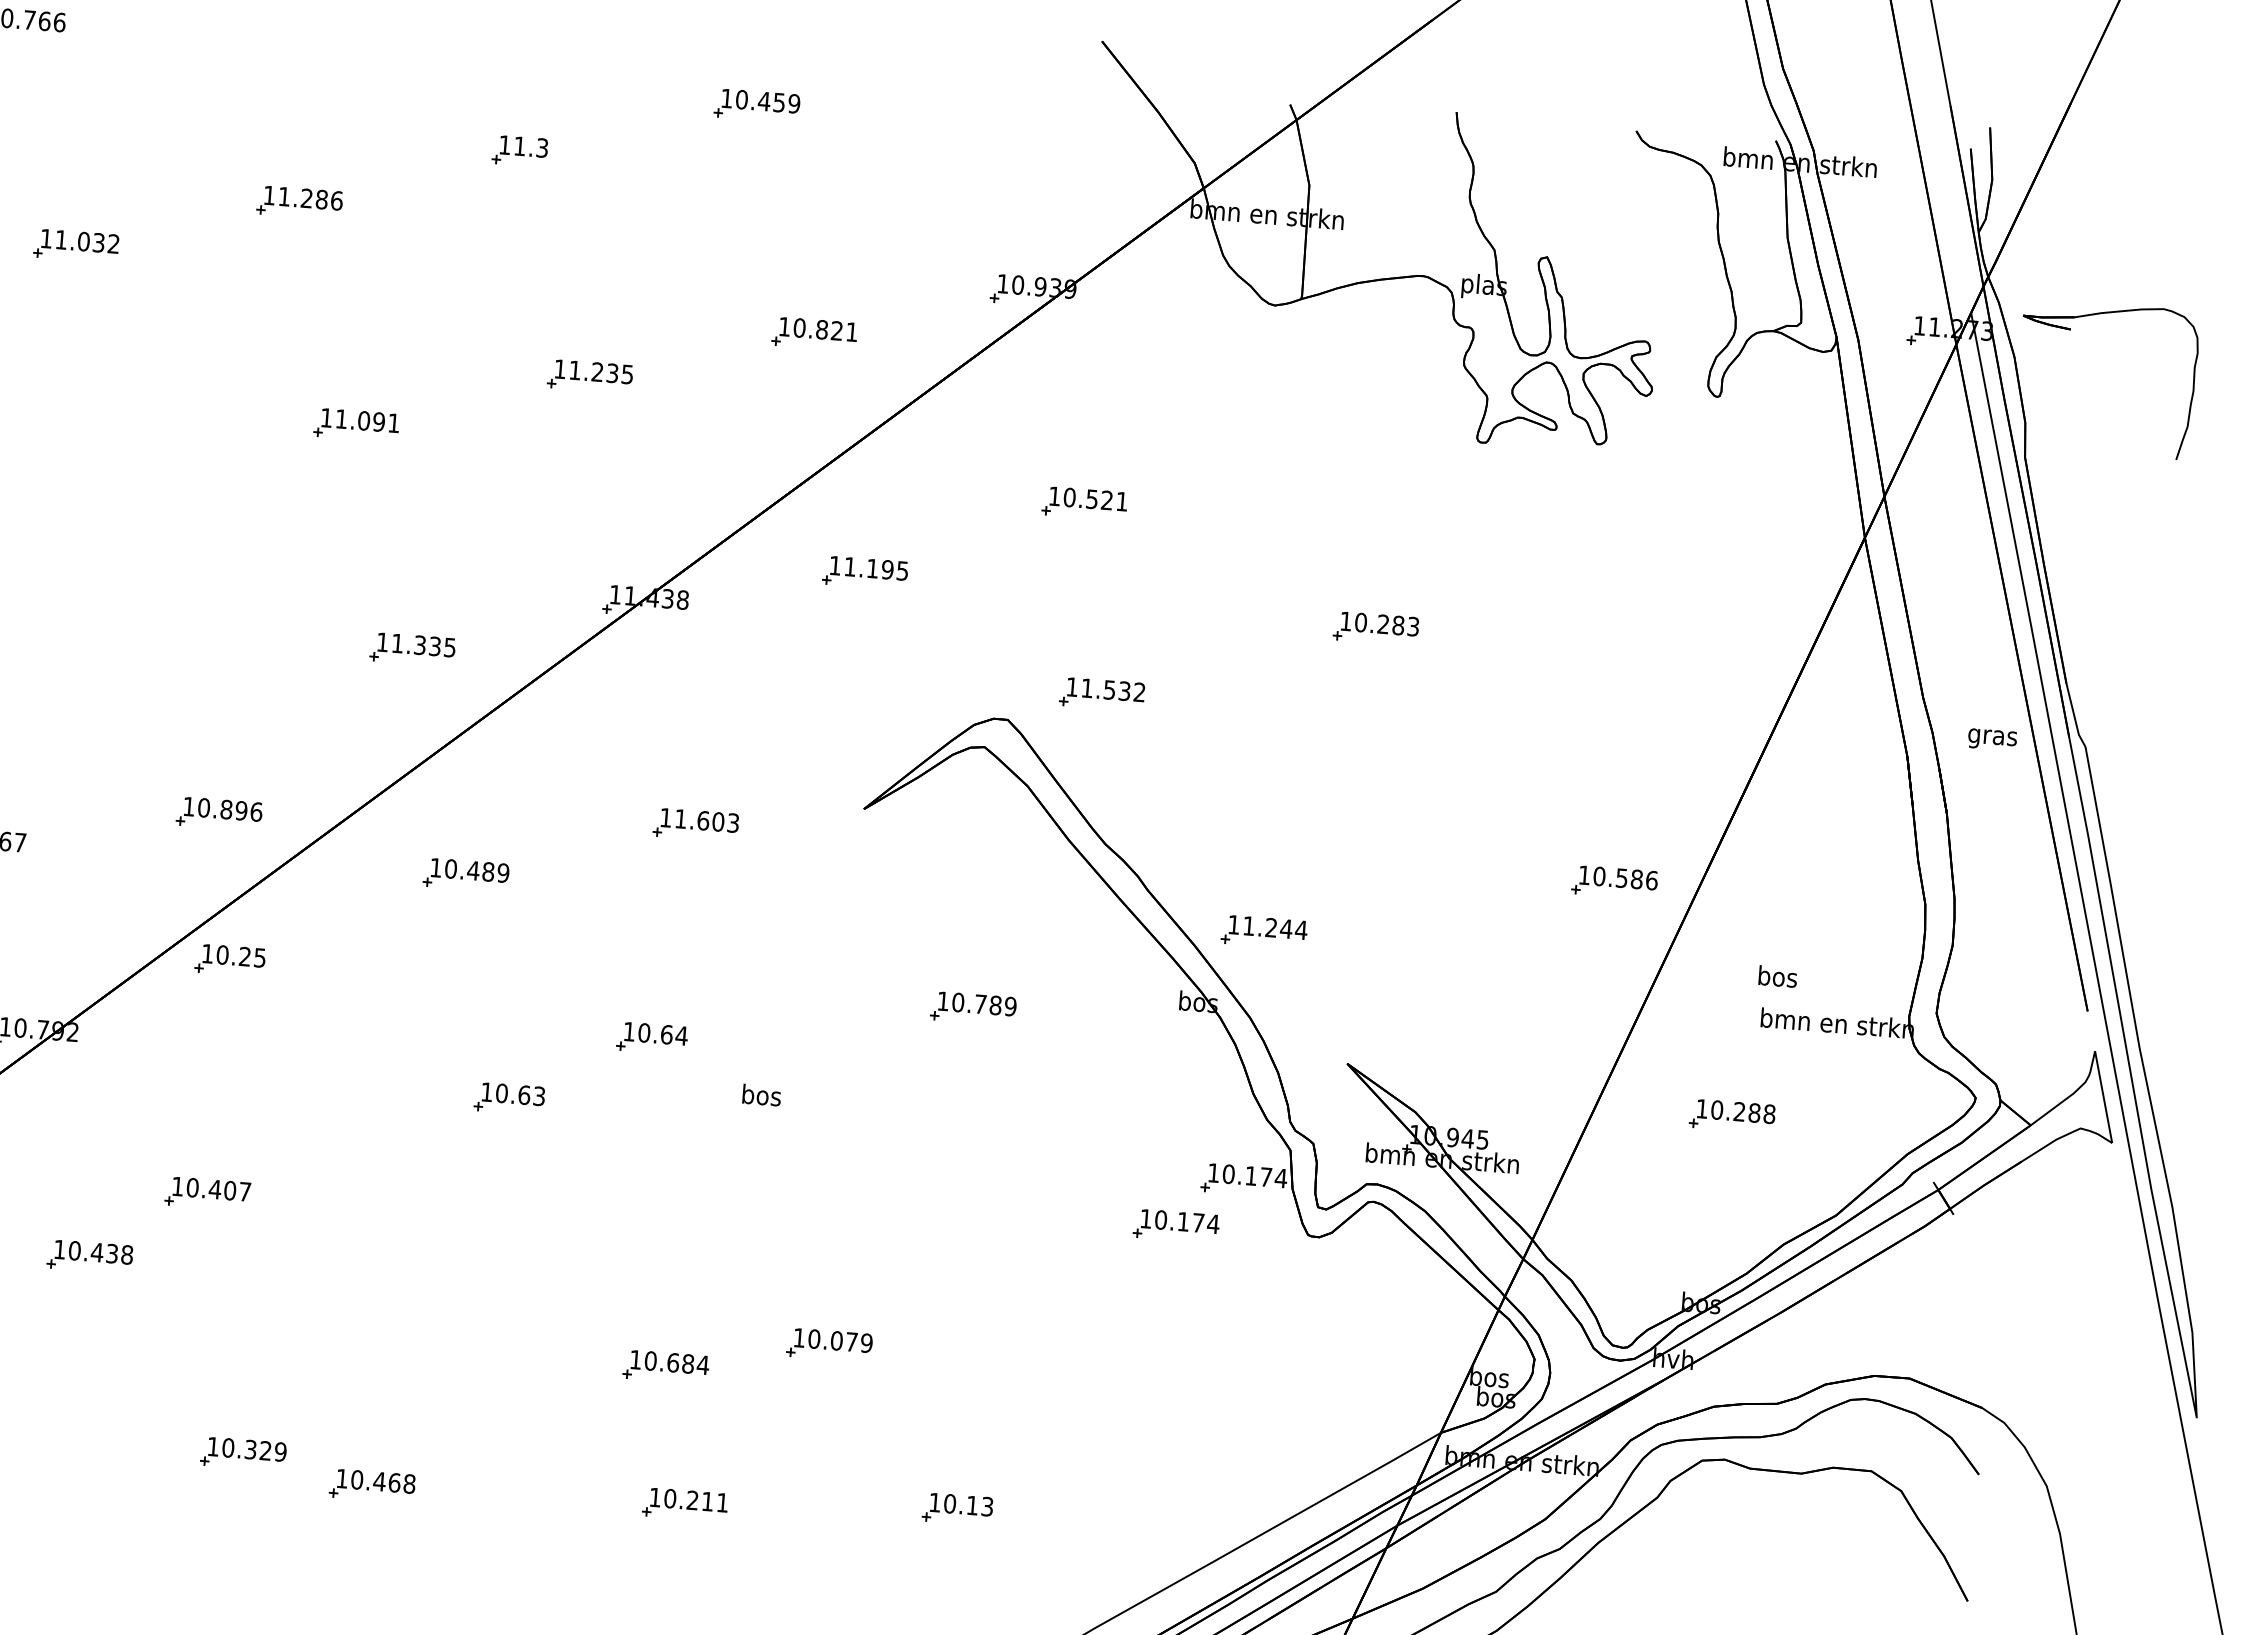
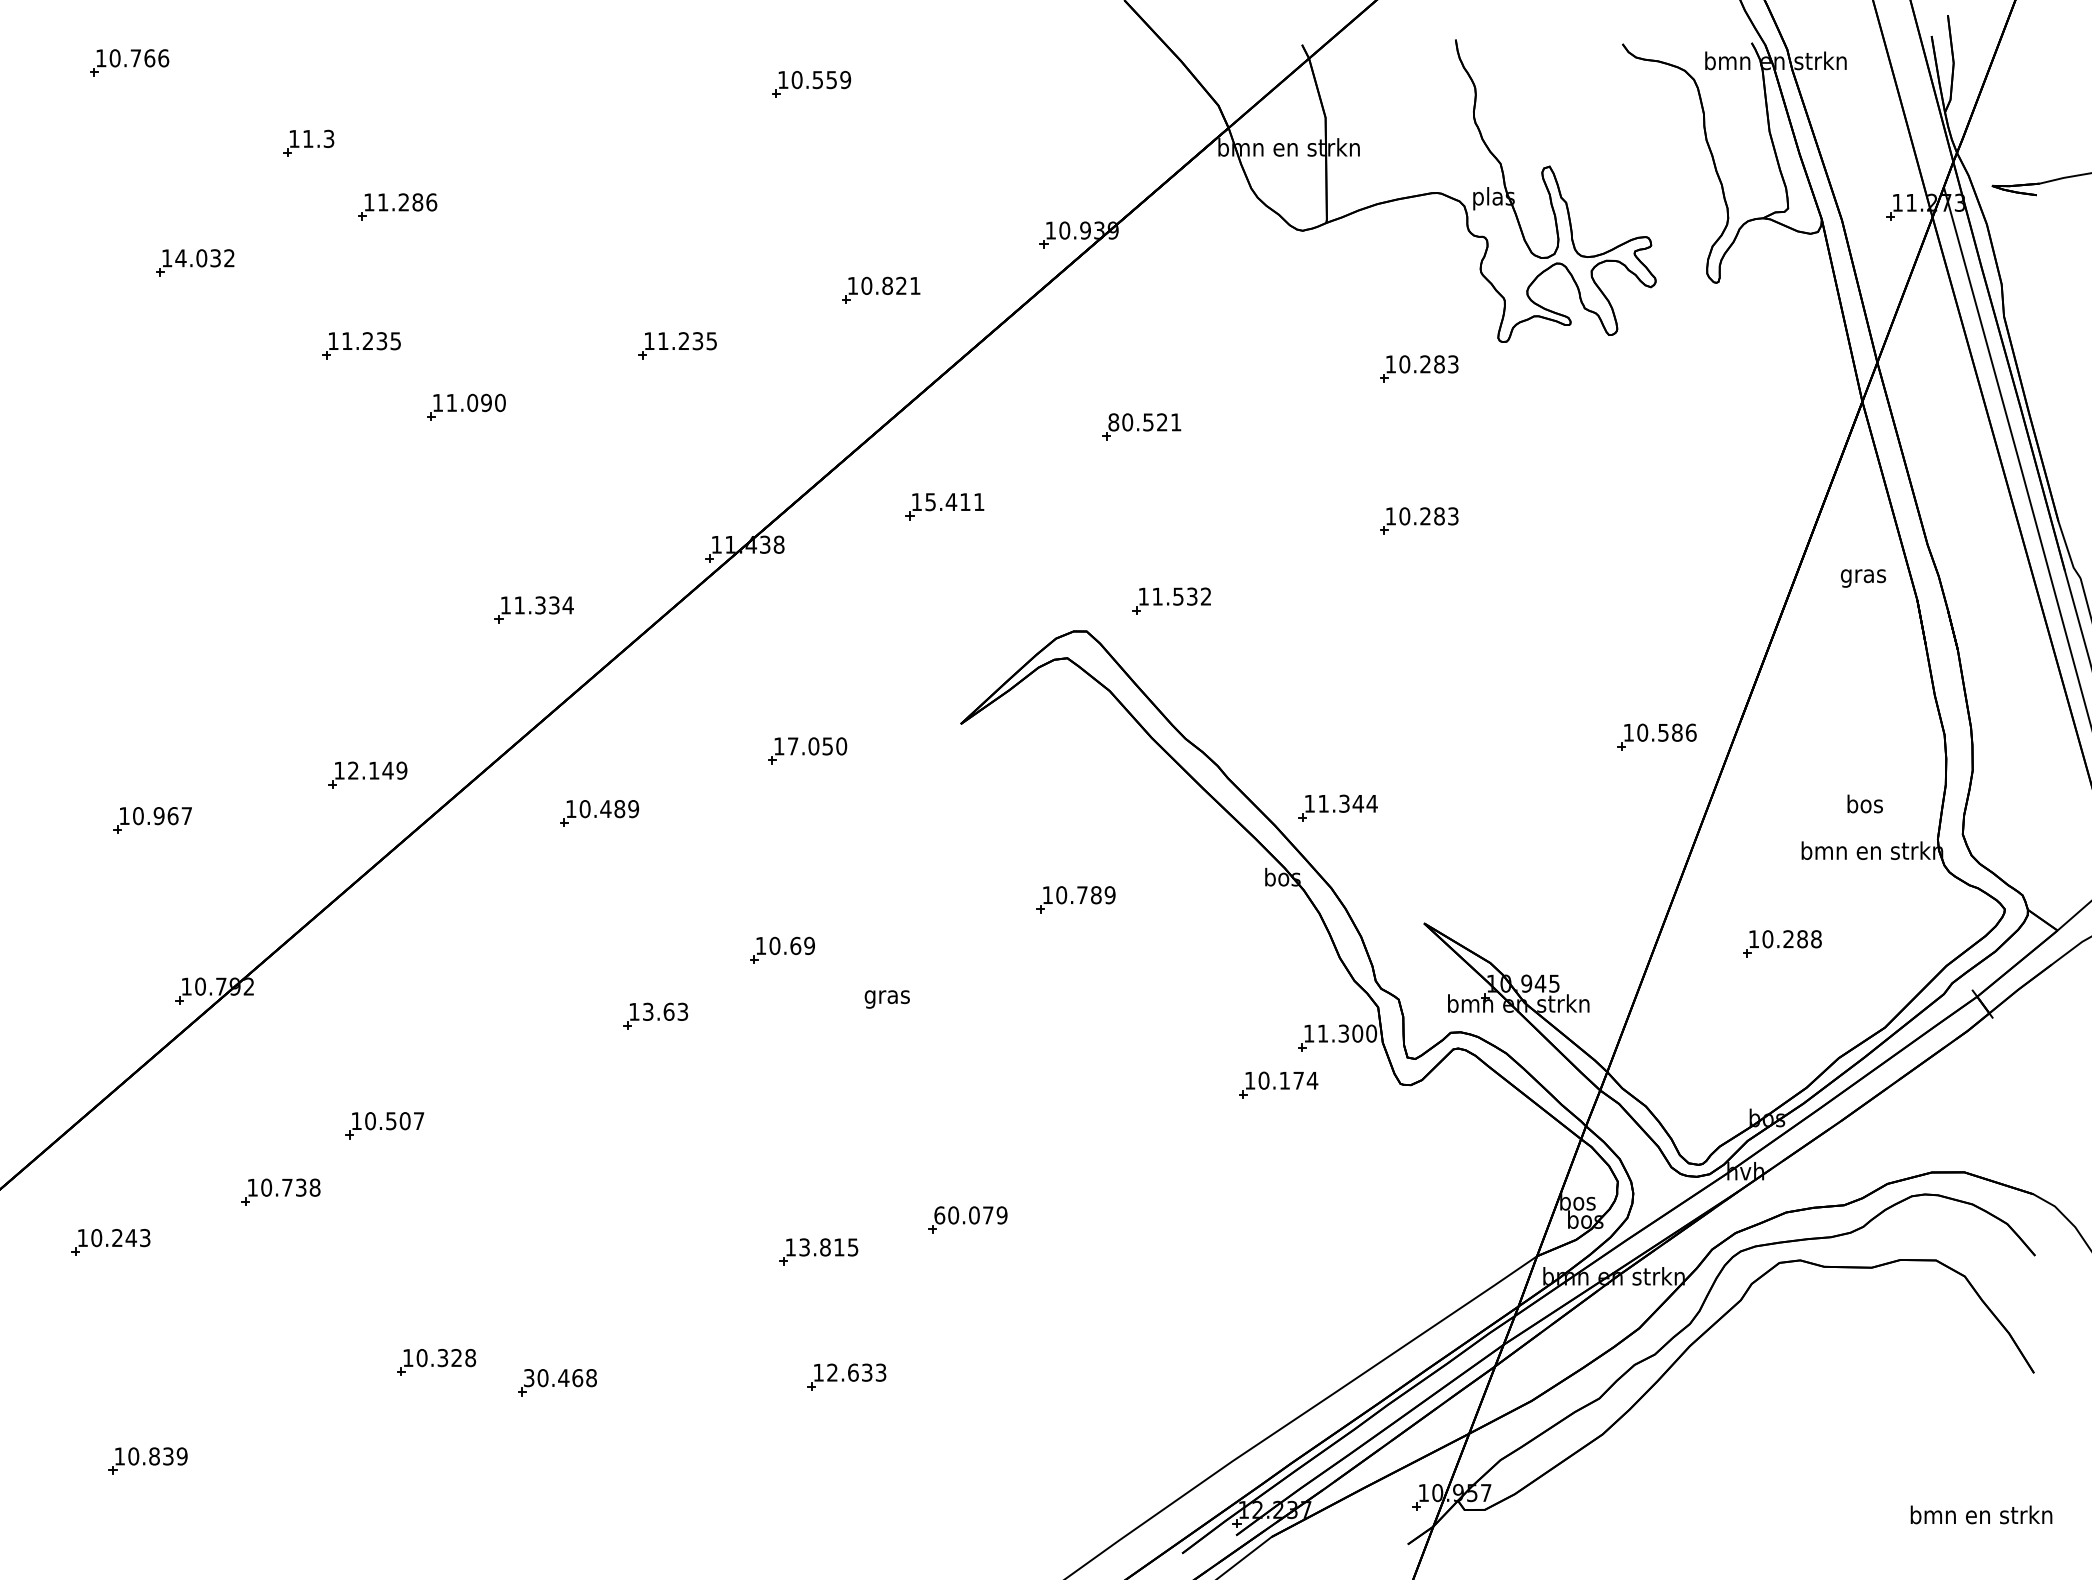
text: (763, 102) -> (817, 80), 10.459 -> 10.559
part: (519, 150) -> (308, 142), moved
text: (60, 240) -> (180, 258), 11.032 -> 14.032
part: (248, 349) -> (361, 345), added
text: (394, 422) -> (500, 402), 11.091 -> 11.090
part: (1389, 464) -> (1419, 368), added
text: (1054, 496) -> (1113, 422), 10.521 -> 80.521
text: (875, 569) -> (954, 502), 11.195 -> 15.411
text: (449, 647) -> (567, 605), 11.335 -> 11.334
text: (1992, 739) -> (1863, 578), moved
text: (230, 809) -> (377, 770), 10.896 -> 12.149
text: (707, 821) -> (817, 746), 11.603 -> 17.050
text: (1271, 927) -> (1344, 803), 11.244 -> 11.344
part: (230, 959) -> (388, 908), removed
text: (1777, 976) -> (1864, 803), moved
text: (681, 1035) -> (809, 945), 10.64 -> 10.69
text: (501, 1092) -> (647, 1011), 10.63 -> 13.63
text: (760, 1097) -> (886, 996), bos -> gras
text: (1255, 1176) -> (1347, 1033), 10.174 -> 11.300
text: (215, 1189) -> (391, 1121), 10.407 -> 10.507
text: (97, 1252) -> (287, 1187), 10.438 -> 10.738
text: (799, 1338) -> (939, 1215), 10.079 -> 60.079
text: (676, 1363) -> (828, 1247), 10.684 -> 13.815
text: (280, 1452) -> (470, 1358), 10.329 -> 10.328
text: (342, 1479) -> (529, 1378), 10.468 -> 30.468
text: (696, 1500) -> (856, 1372), 10.211 -> 12.633
part: (957, 1509) -> (1097, 1361), removed

